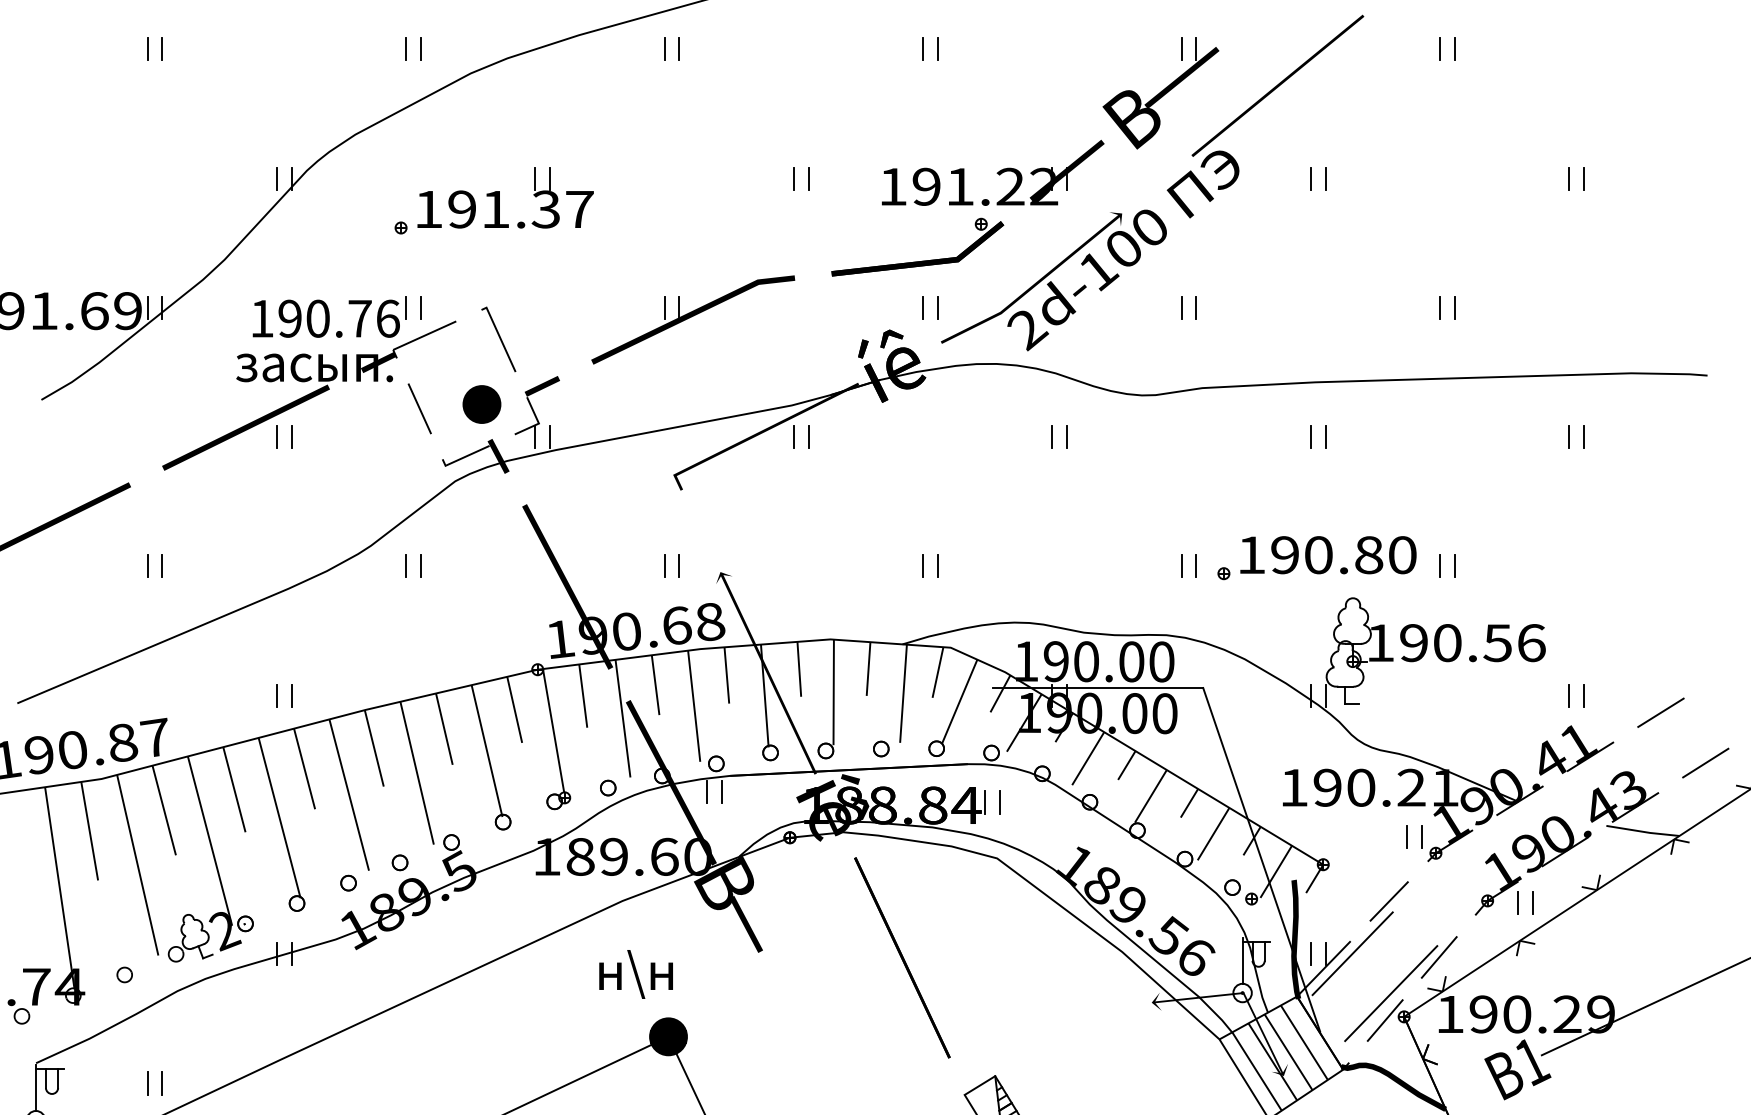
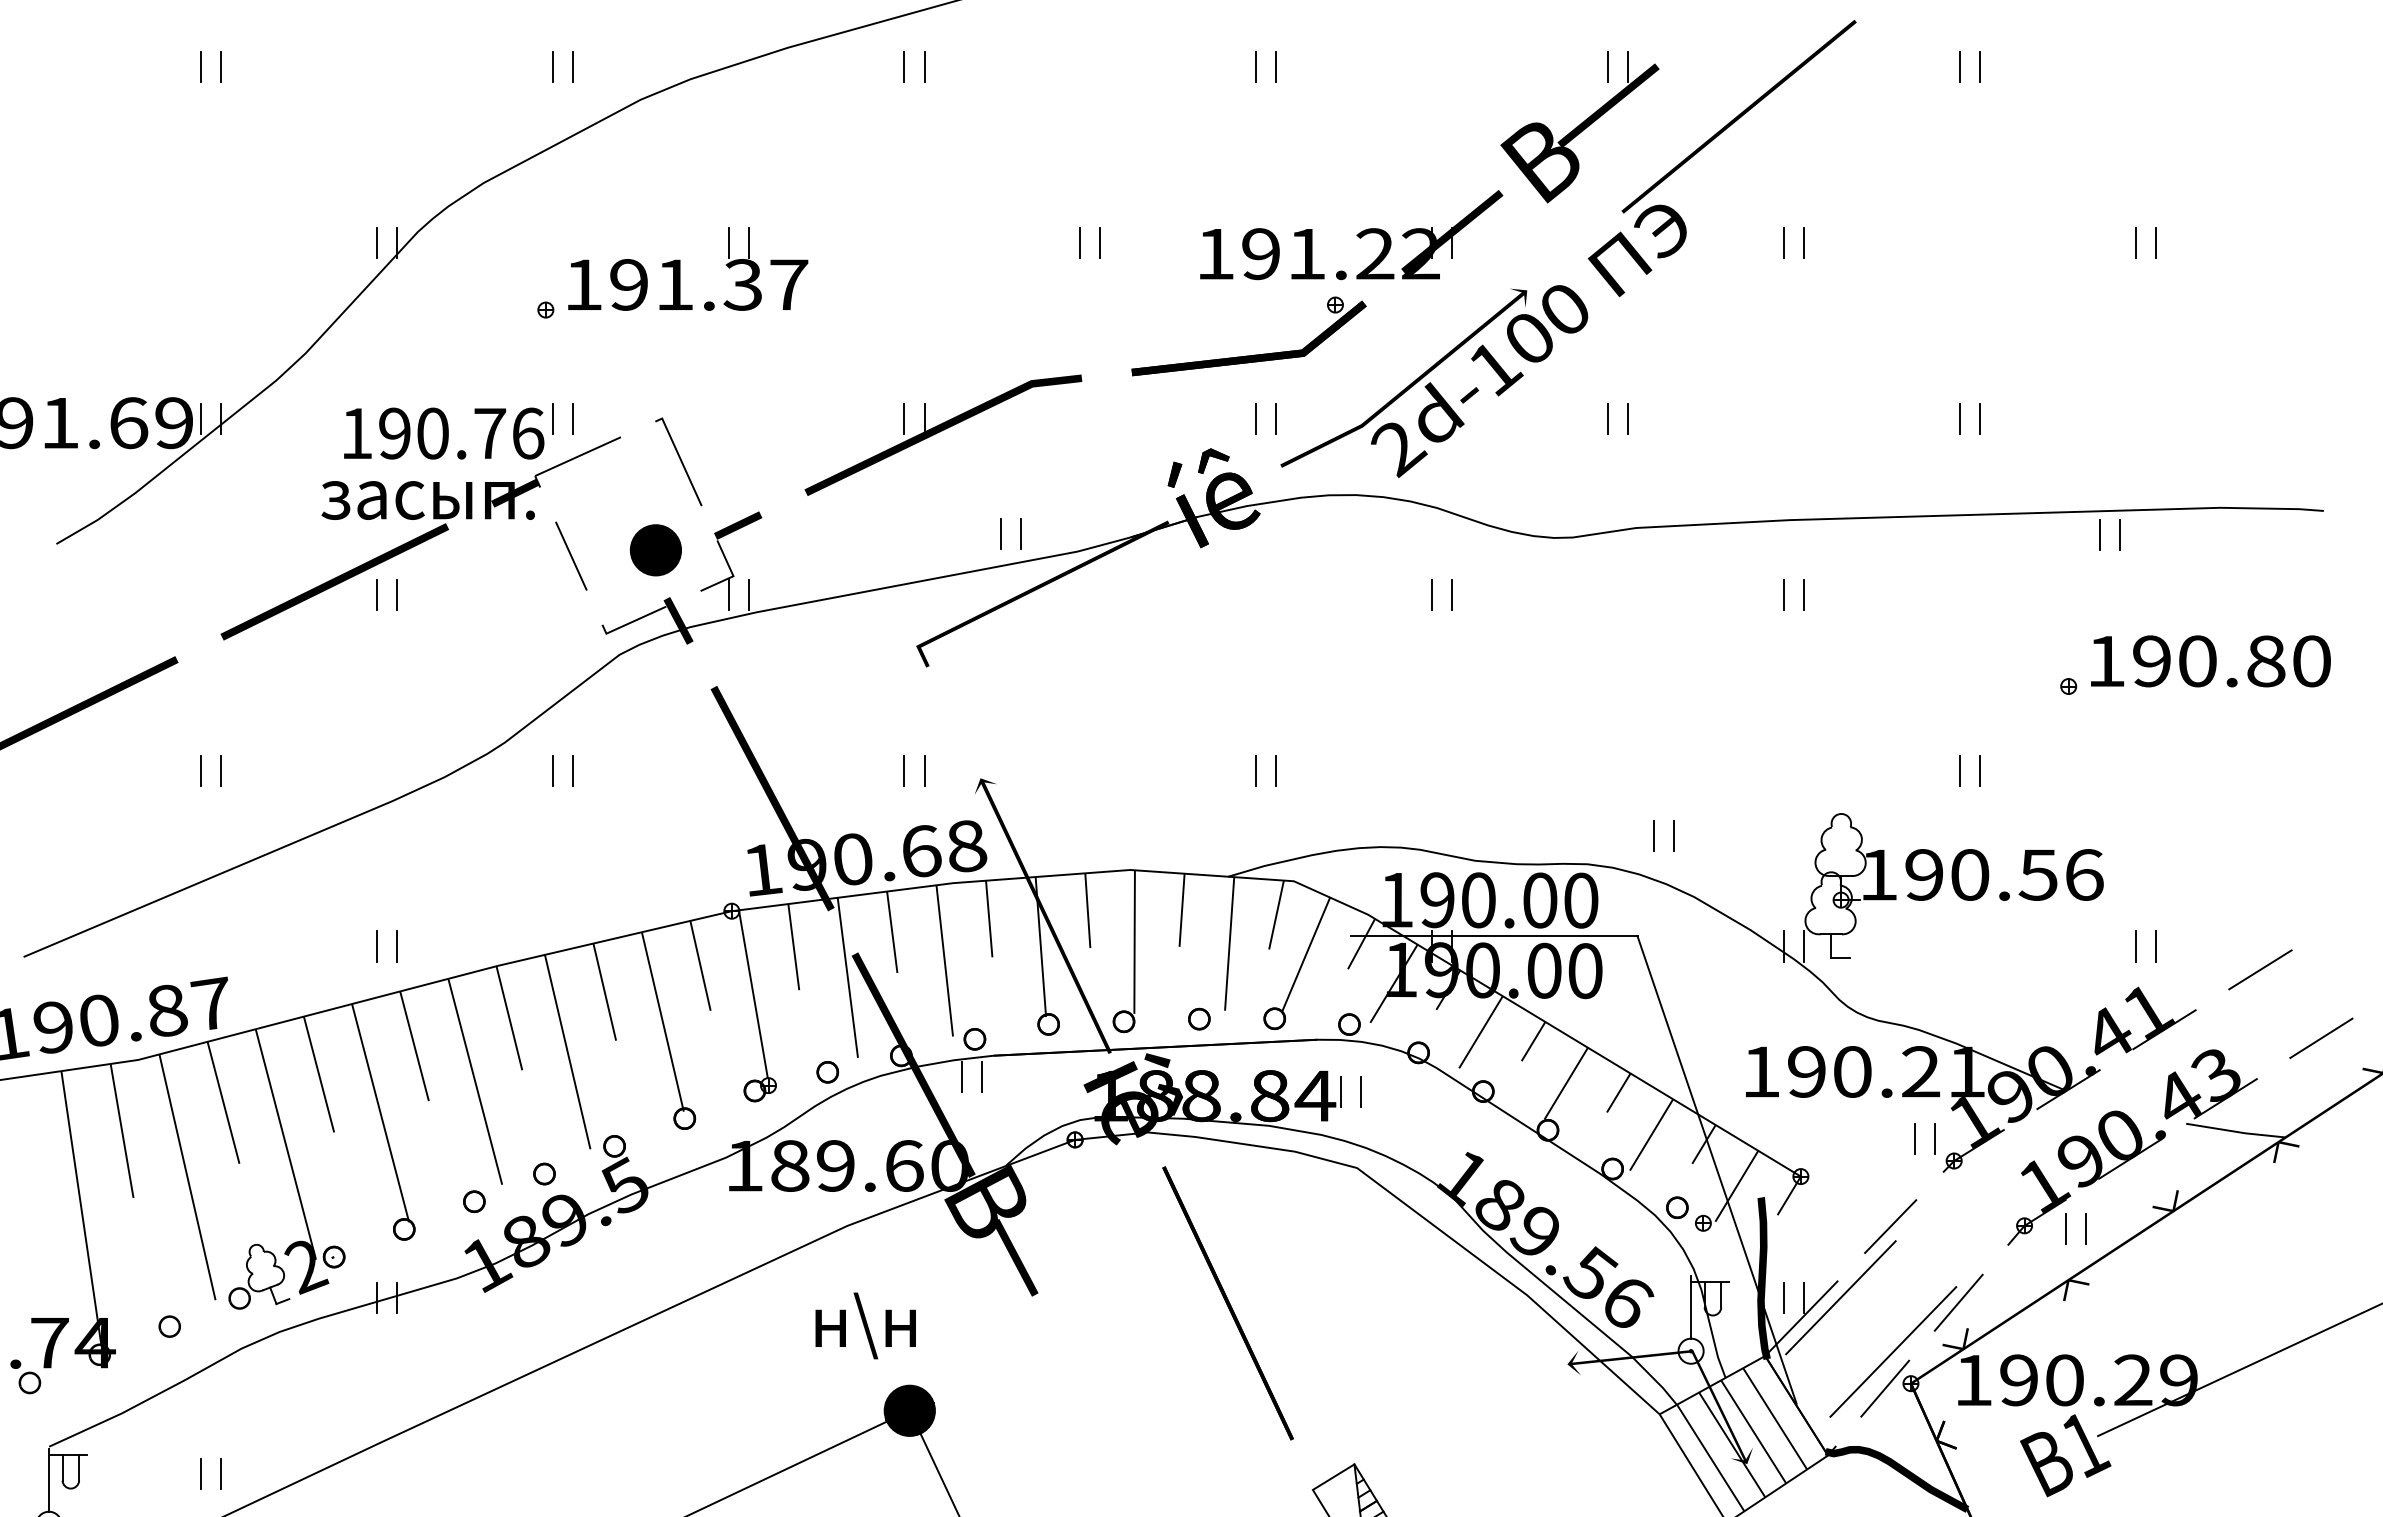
part: (793, 436) -> (1001, 533), moved
part: (1569, 436) -> (2100, 534), moved
part: (1317, 557) -> (2195, 664), moved
part: (1181, 566) -> (1654, 835), moved

